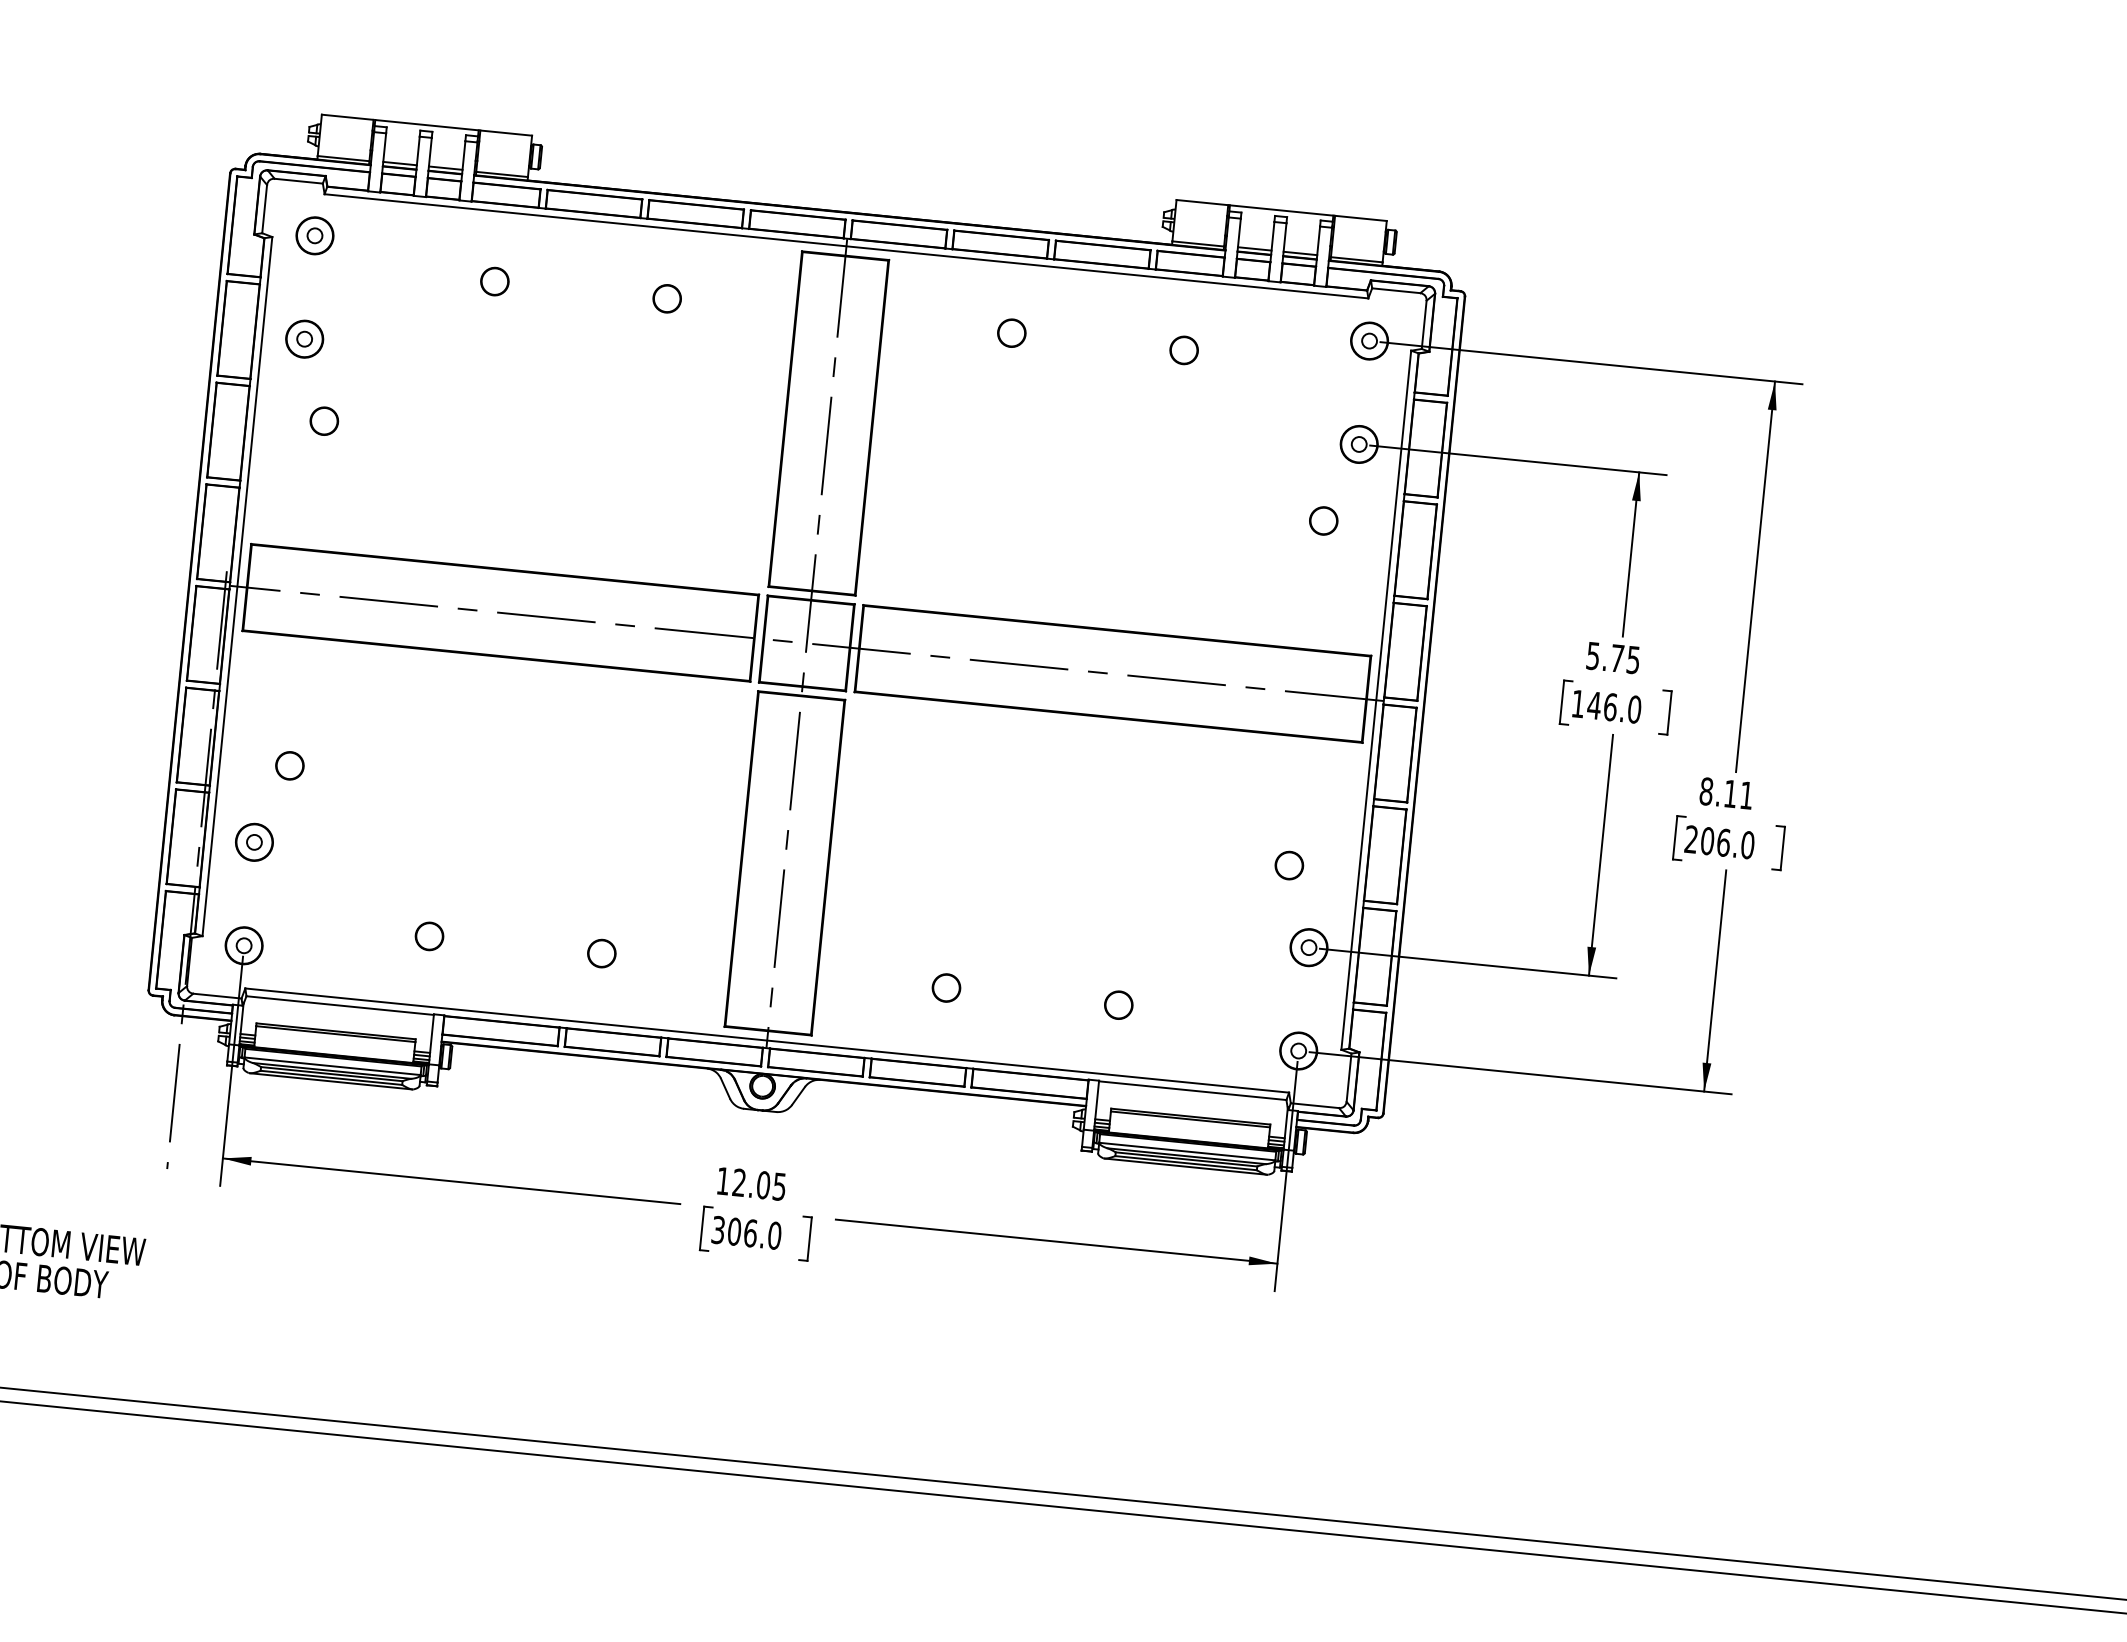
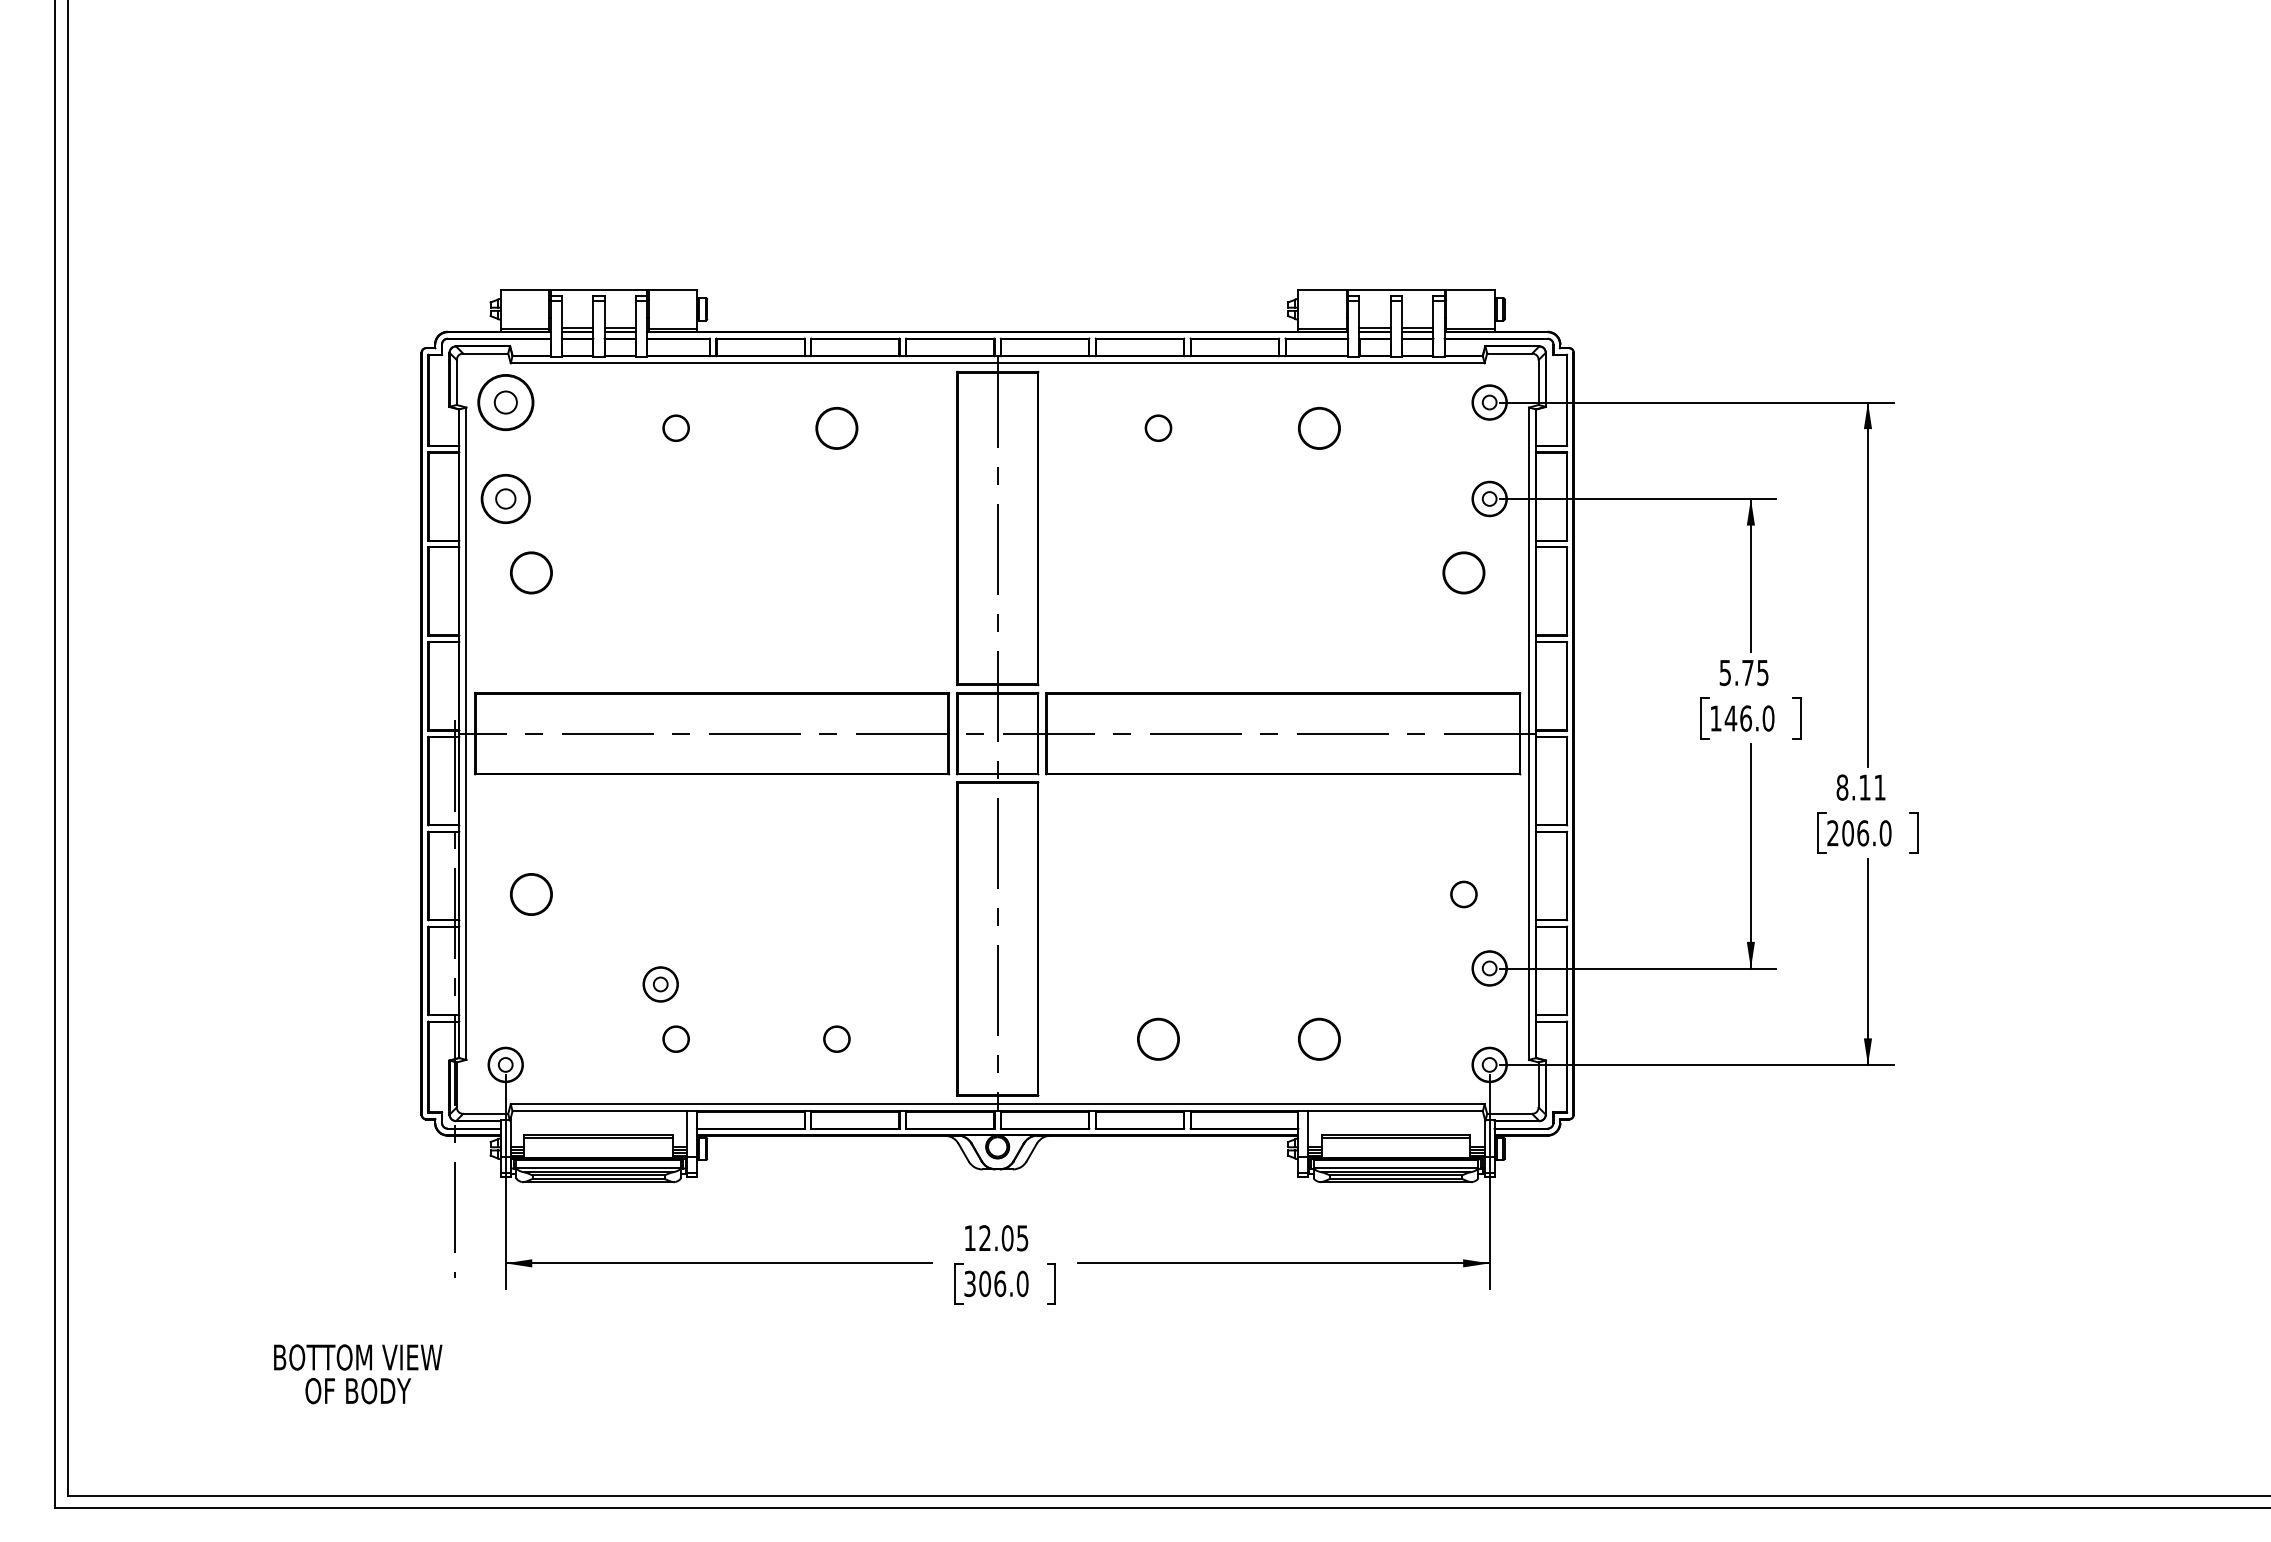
part: (314, 235) -> (505, 402), size x1.6
circle: (666, 297) -> (836, 427), size x1.6
part: (304, 338) -> (505, 498), size x1.4
circle: (1183, 349) -> (1318, 427), size x1.6
part: (324, 420) -> (531, 572), size x1.6
circle: (1323, 520) -> (1463, 572), size x1.6
part: (289, 765) -> (531, 894), size x1.6
part: (254, 842) -> (660, 984), moved
part: (946, 987) -> (1158, 1038), size x1.6
circle: (1118, 1004) -> (1318, 1038), size x1.6

